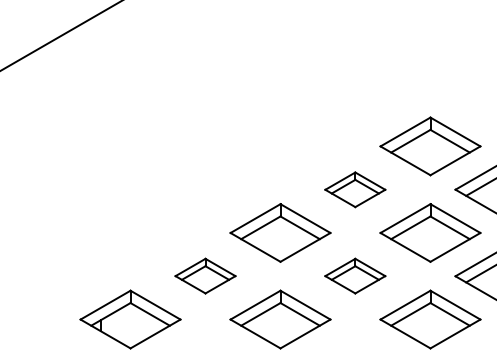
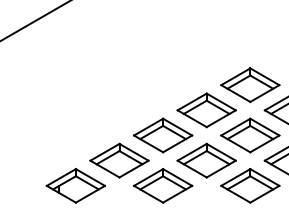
part: (355, 189) -> (206, 110), size x1.67
part: (205, 275) -> (119, 160), size x1.67
part: (355, 275) -> (206, 160), size x1.67

